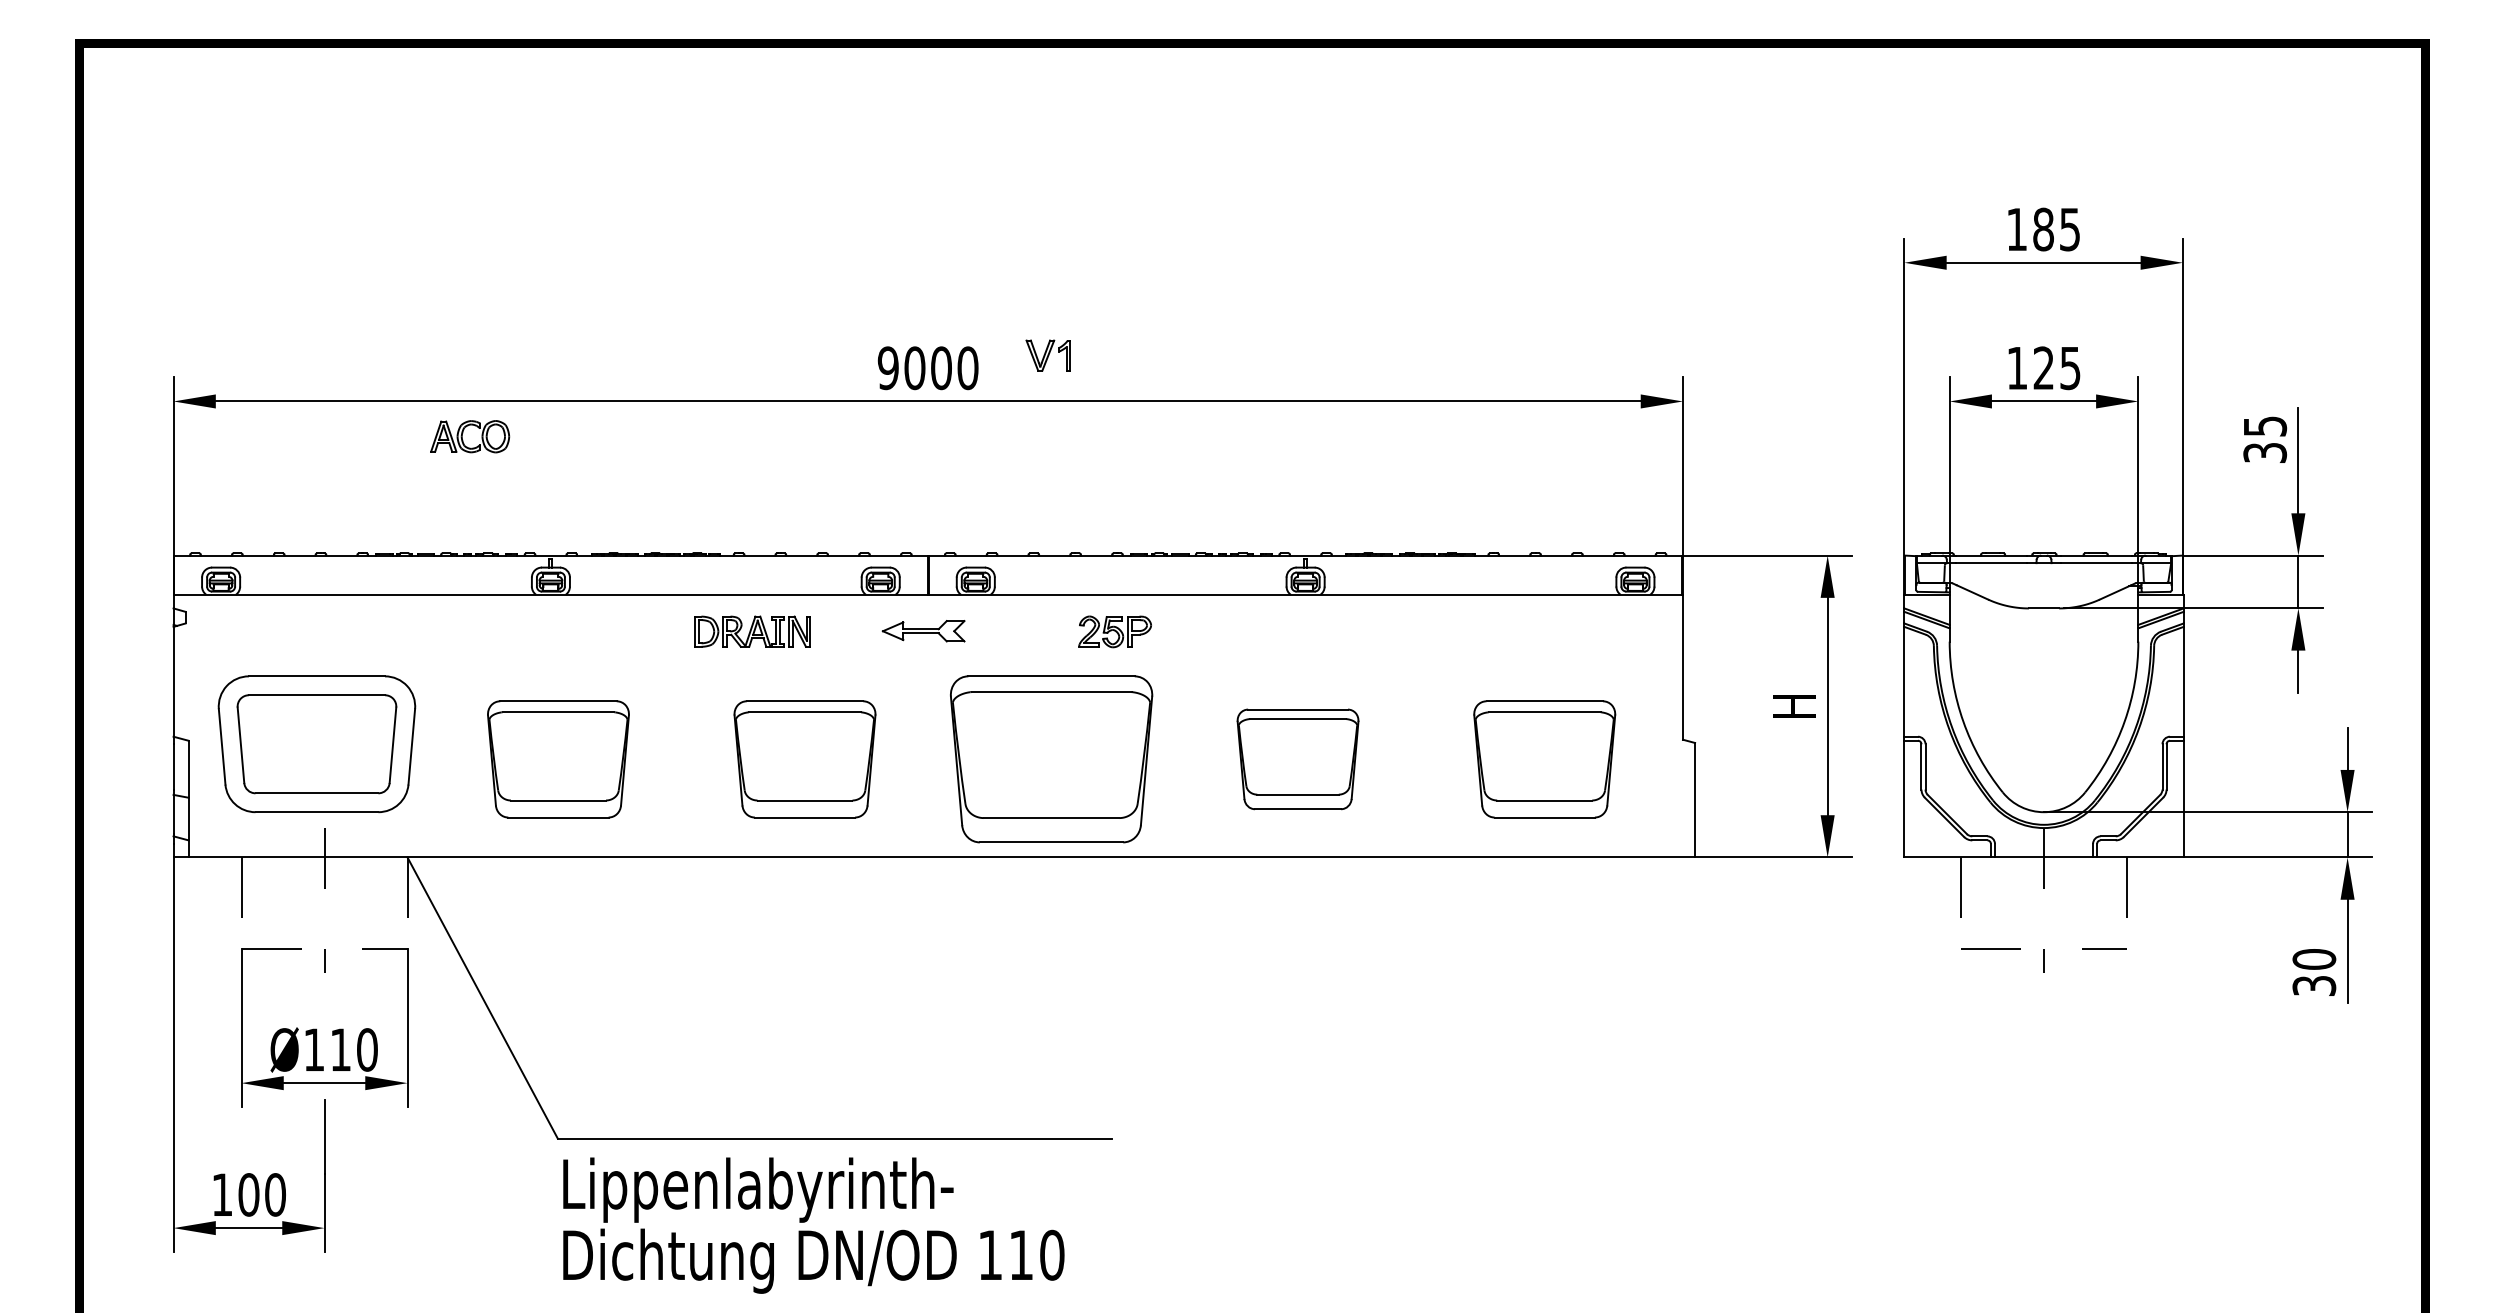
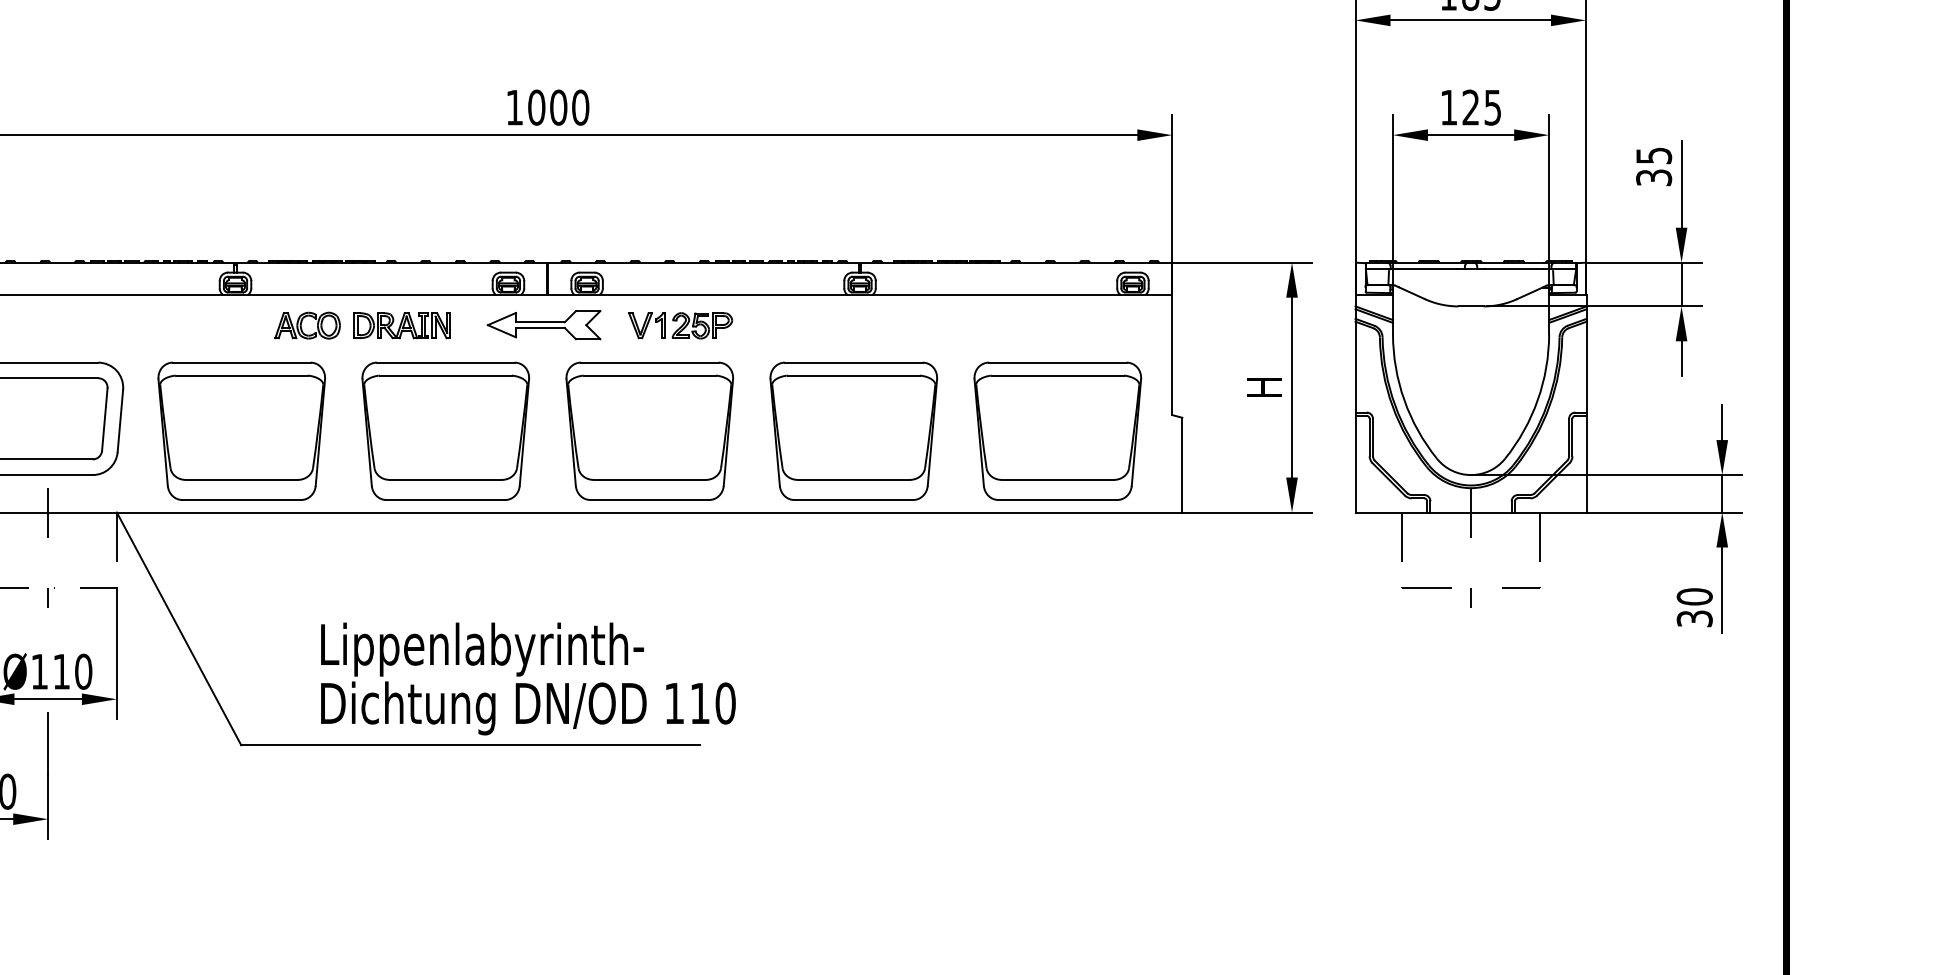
part: (1047, 355) -> (646, 325), moved
text: (887, 368) -> (514, 107), 9000 -> 1000
part: (463, 433) -> (302, 323), moved
part: (923, 631) -> (543, 325), size x1.67
part: (558, 759) -> (241, 431), size x1.43
part: (804, 759) -> (445, 431), size x1.43
part: (1297, 759) -> (853, 431), size x1.67
part: (1544, 759) -> (1057, 431), size x1.43
text: (813, 1225) -> (528, 678), moved

